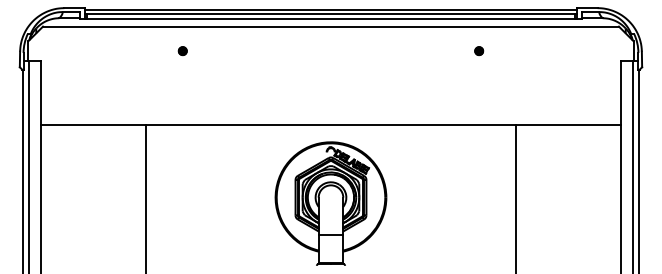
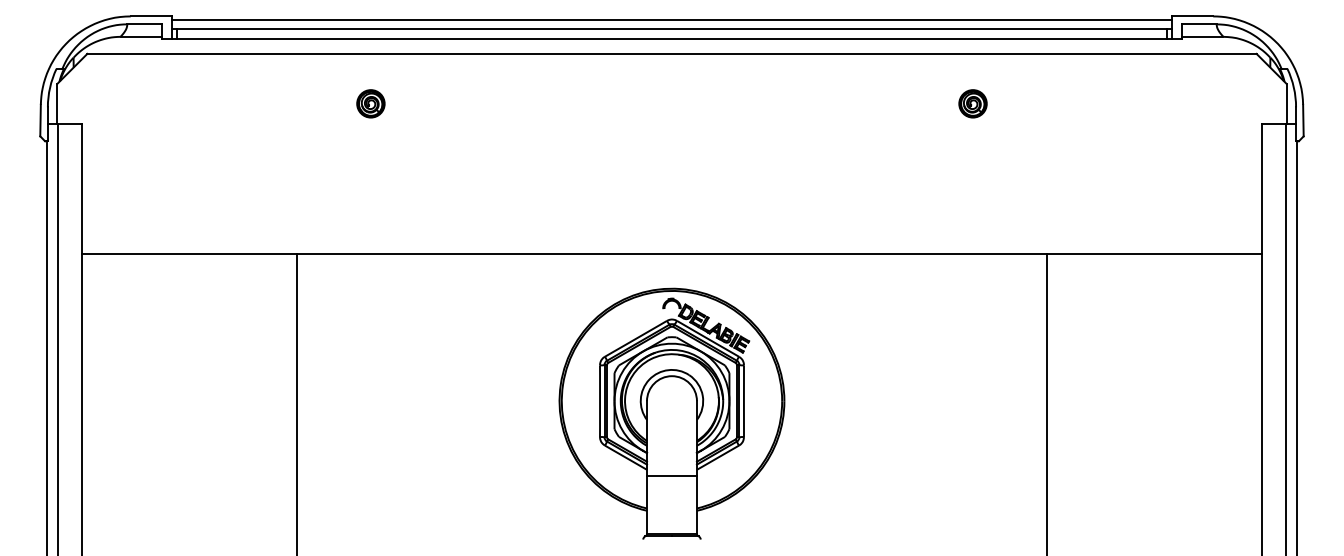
part: (182, 50) -> (370, 102), size x1.67
part: (478, 50) -> (971, 102), size x1.67

